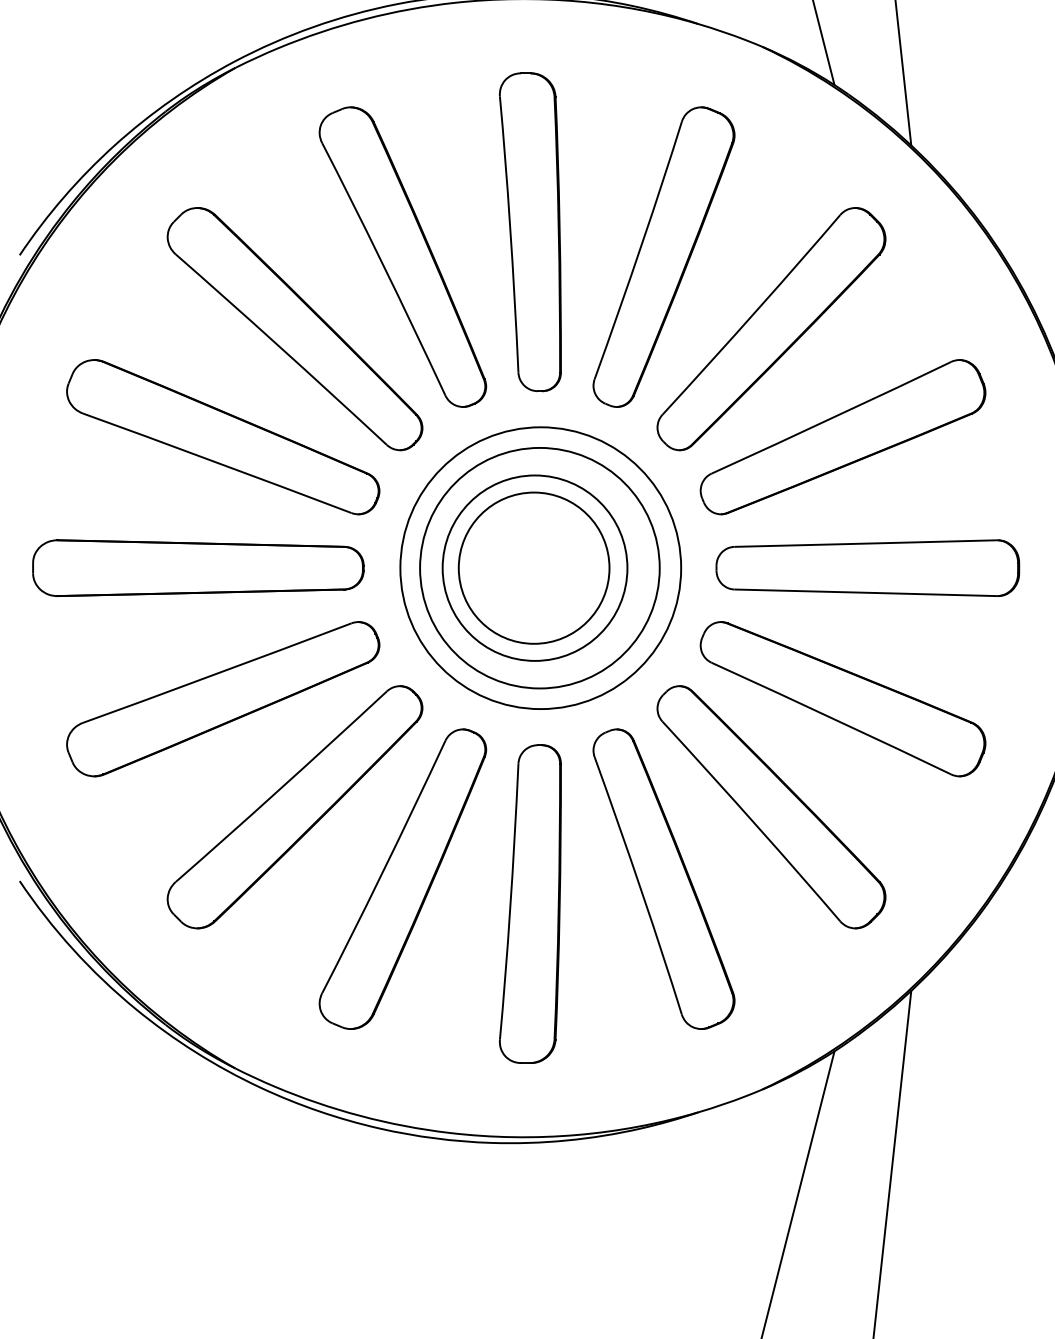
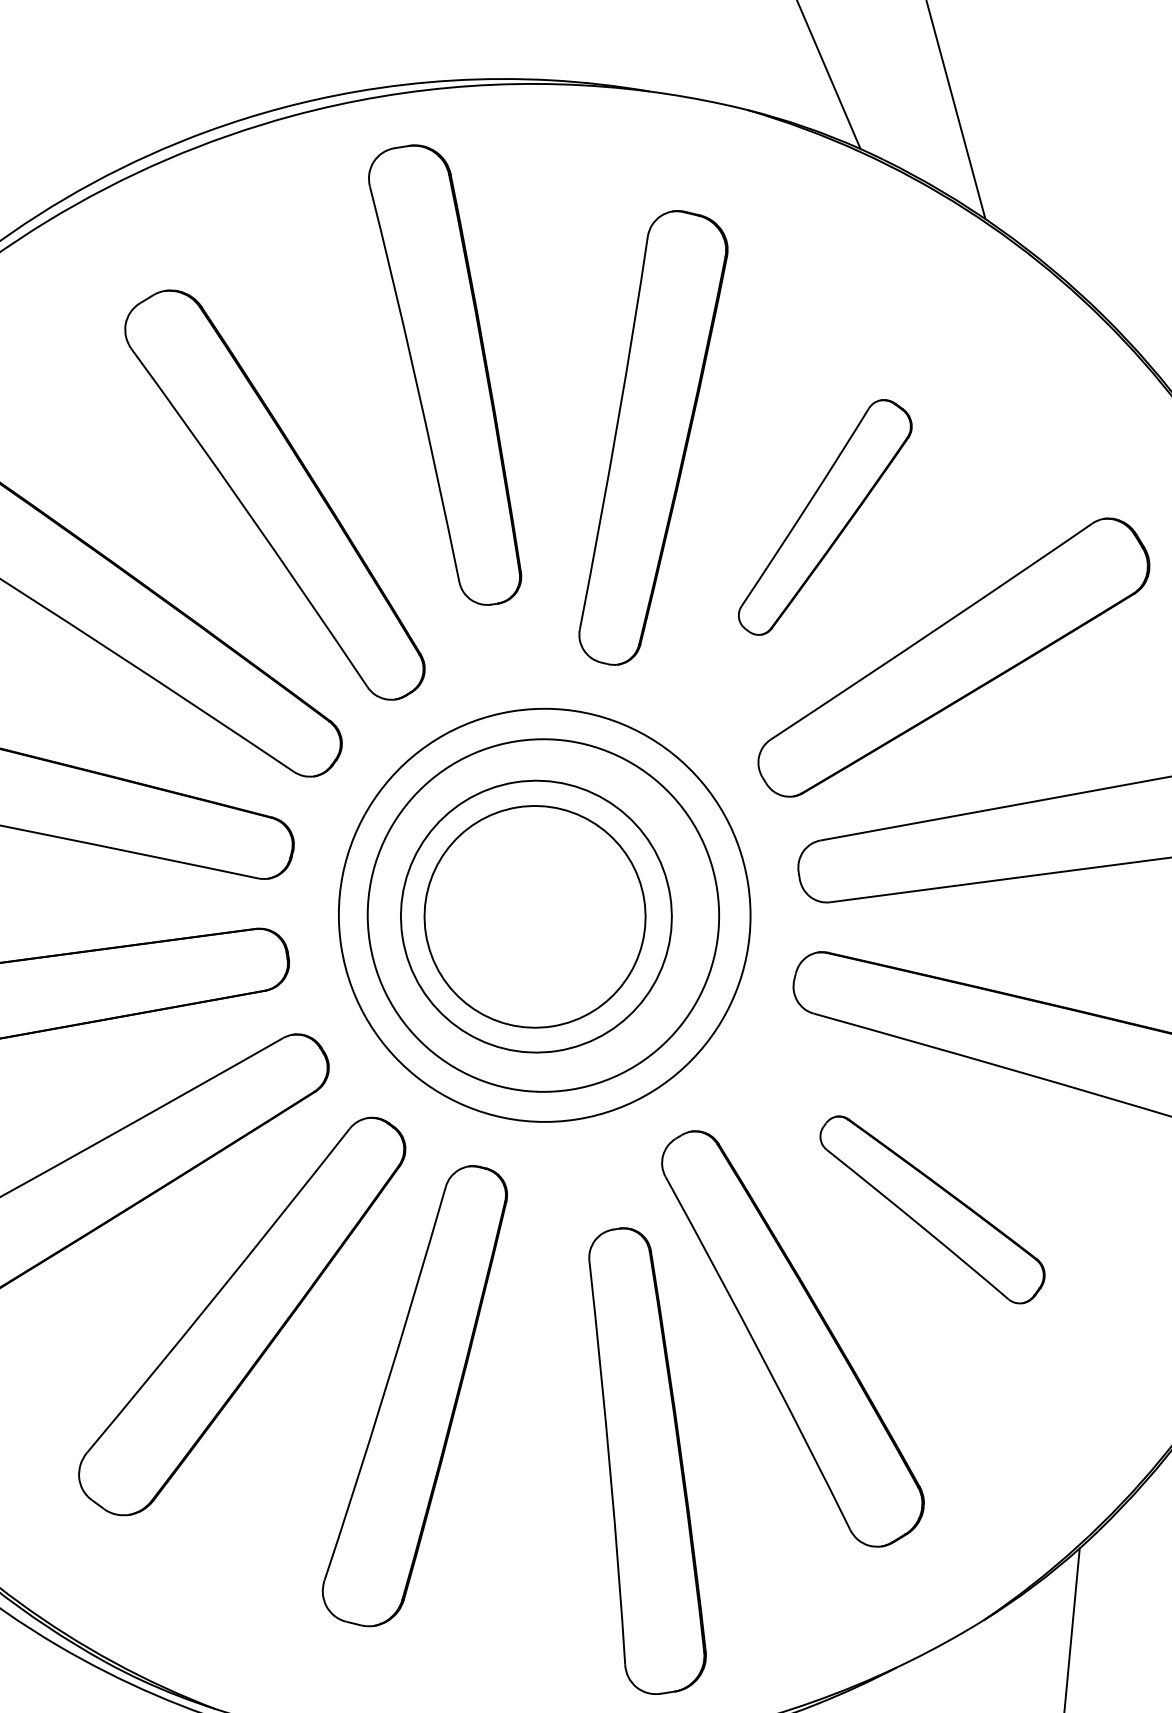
part: (529, 232) -> (443, 376), moved
part: (771, 329) -> (824, 517), size x0.6
part: (771, 807) -> (933, 1209), size x0.6
part: (530, 903) -> (638, 1460), moved

